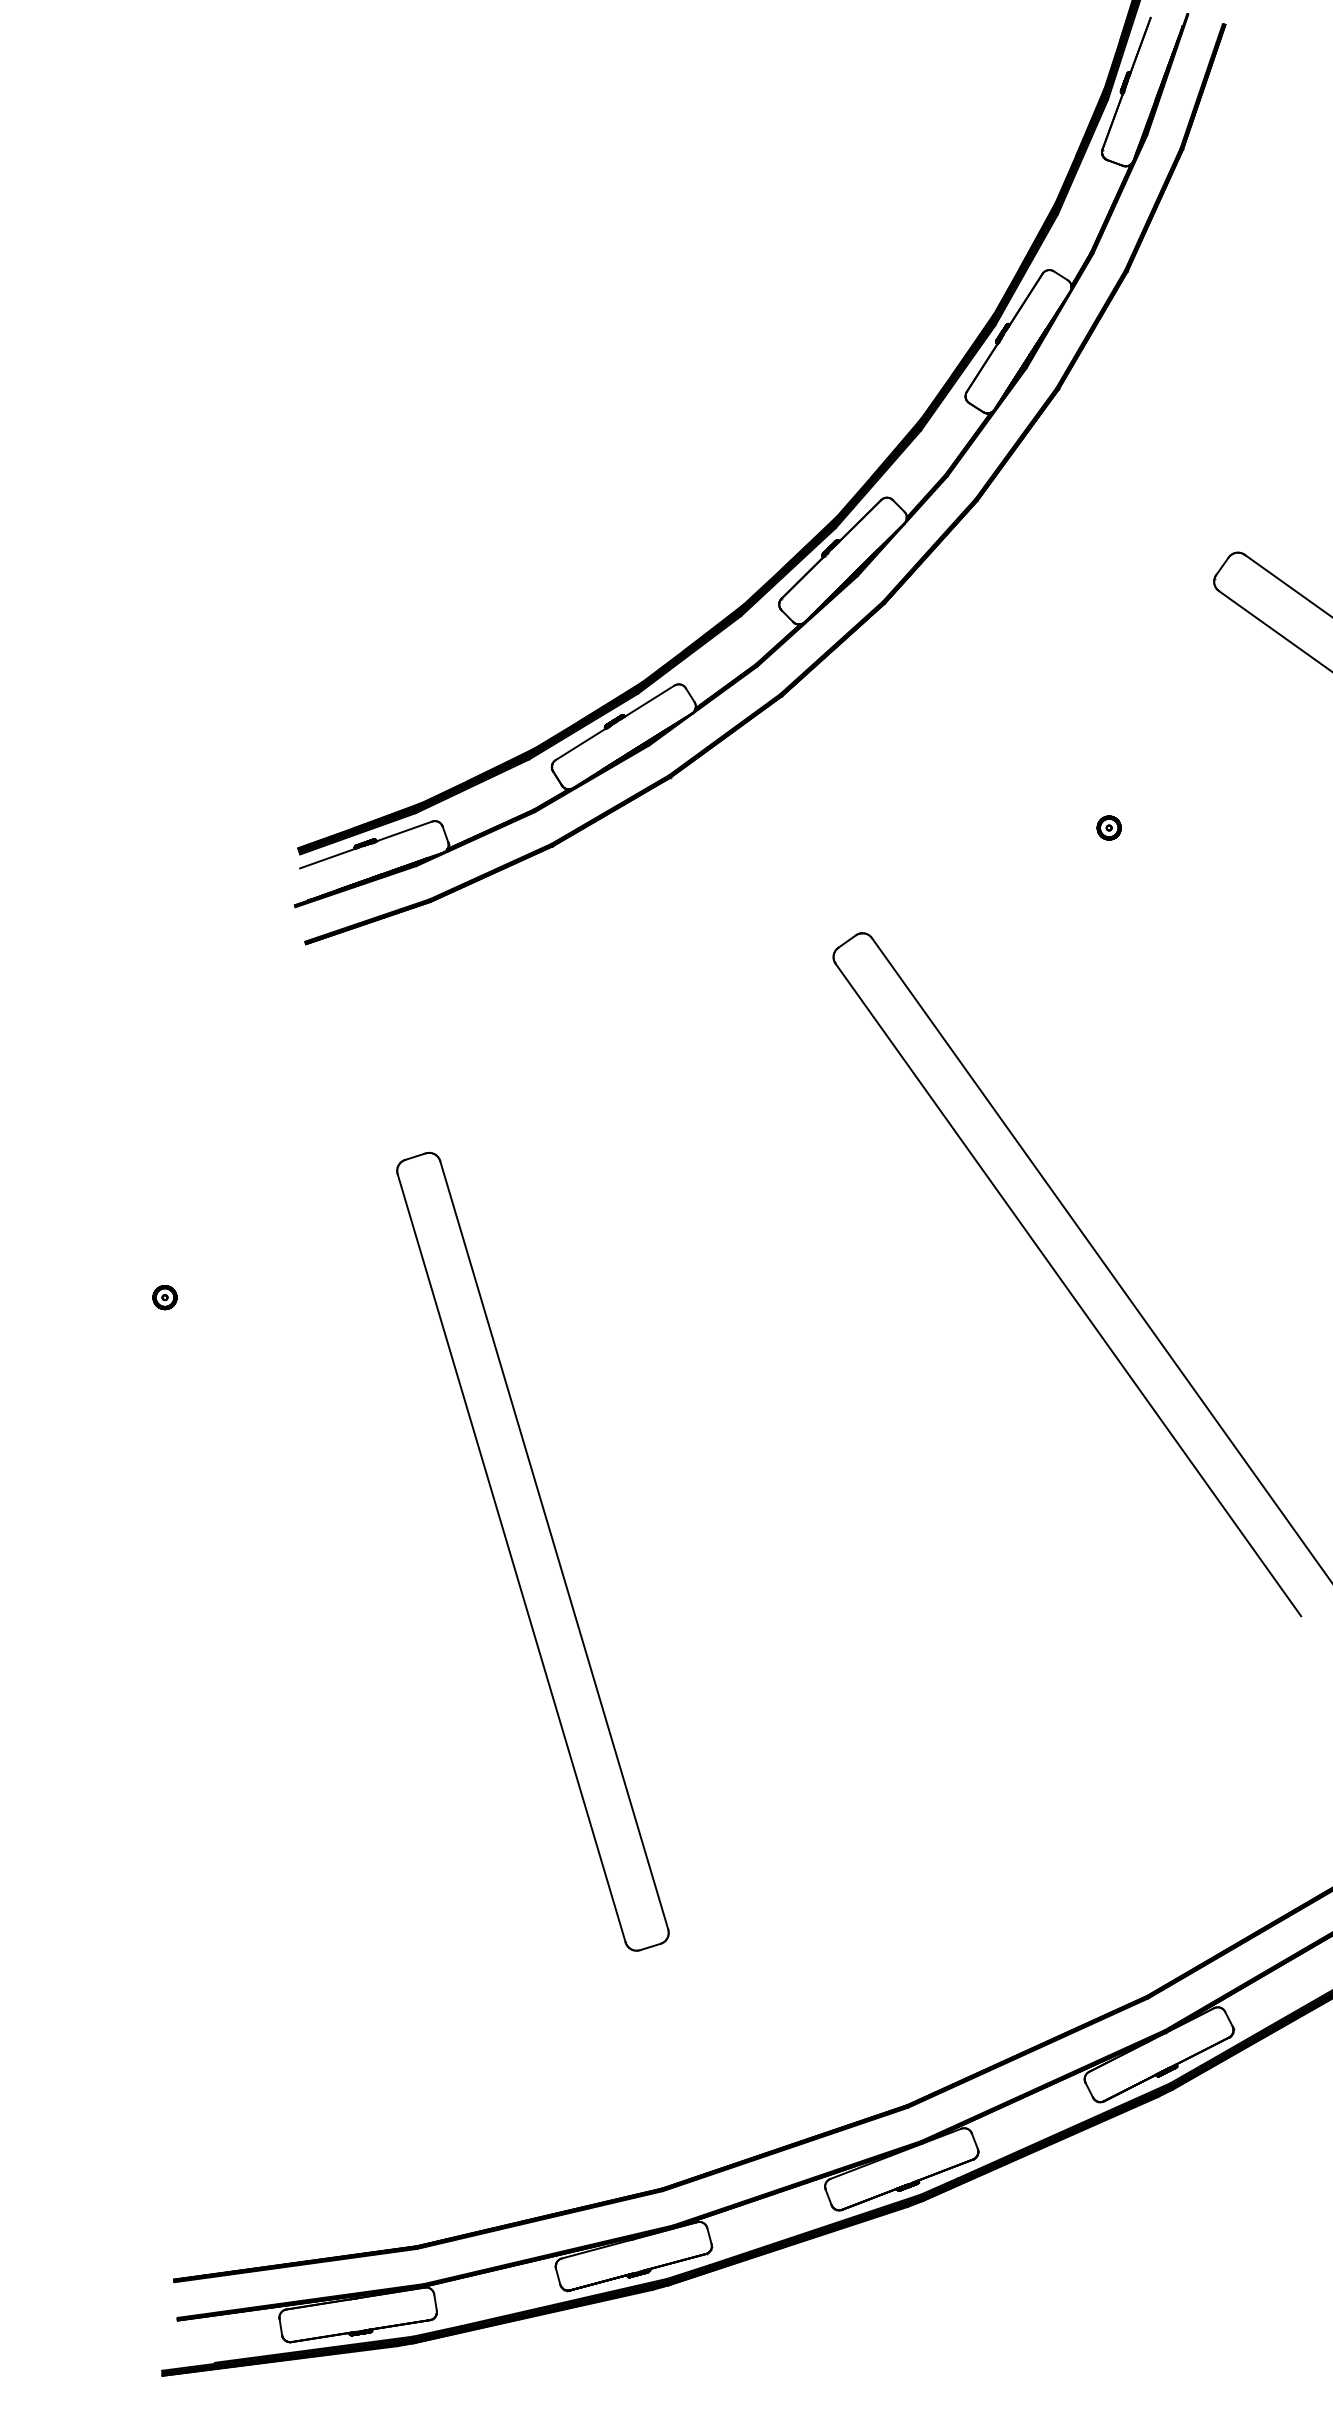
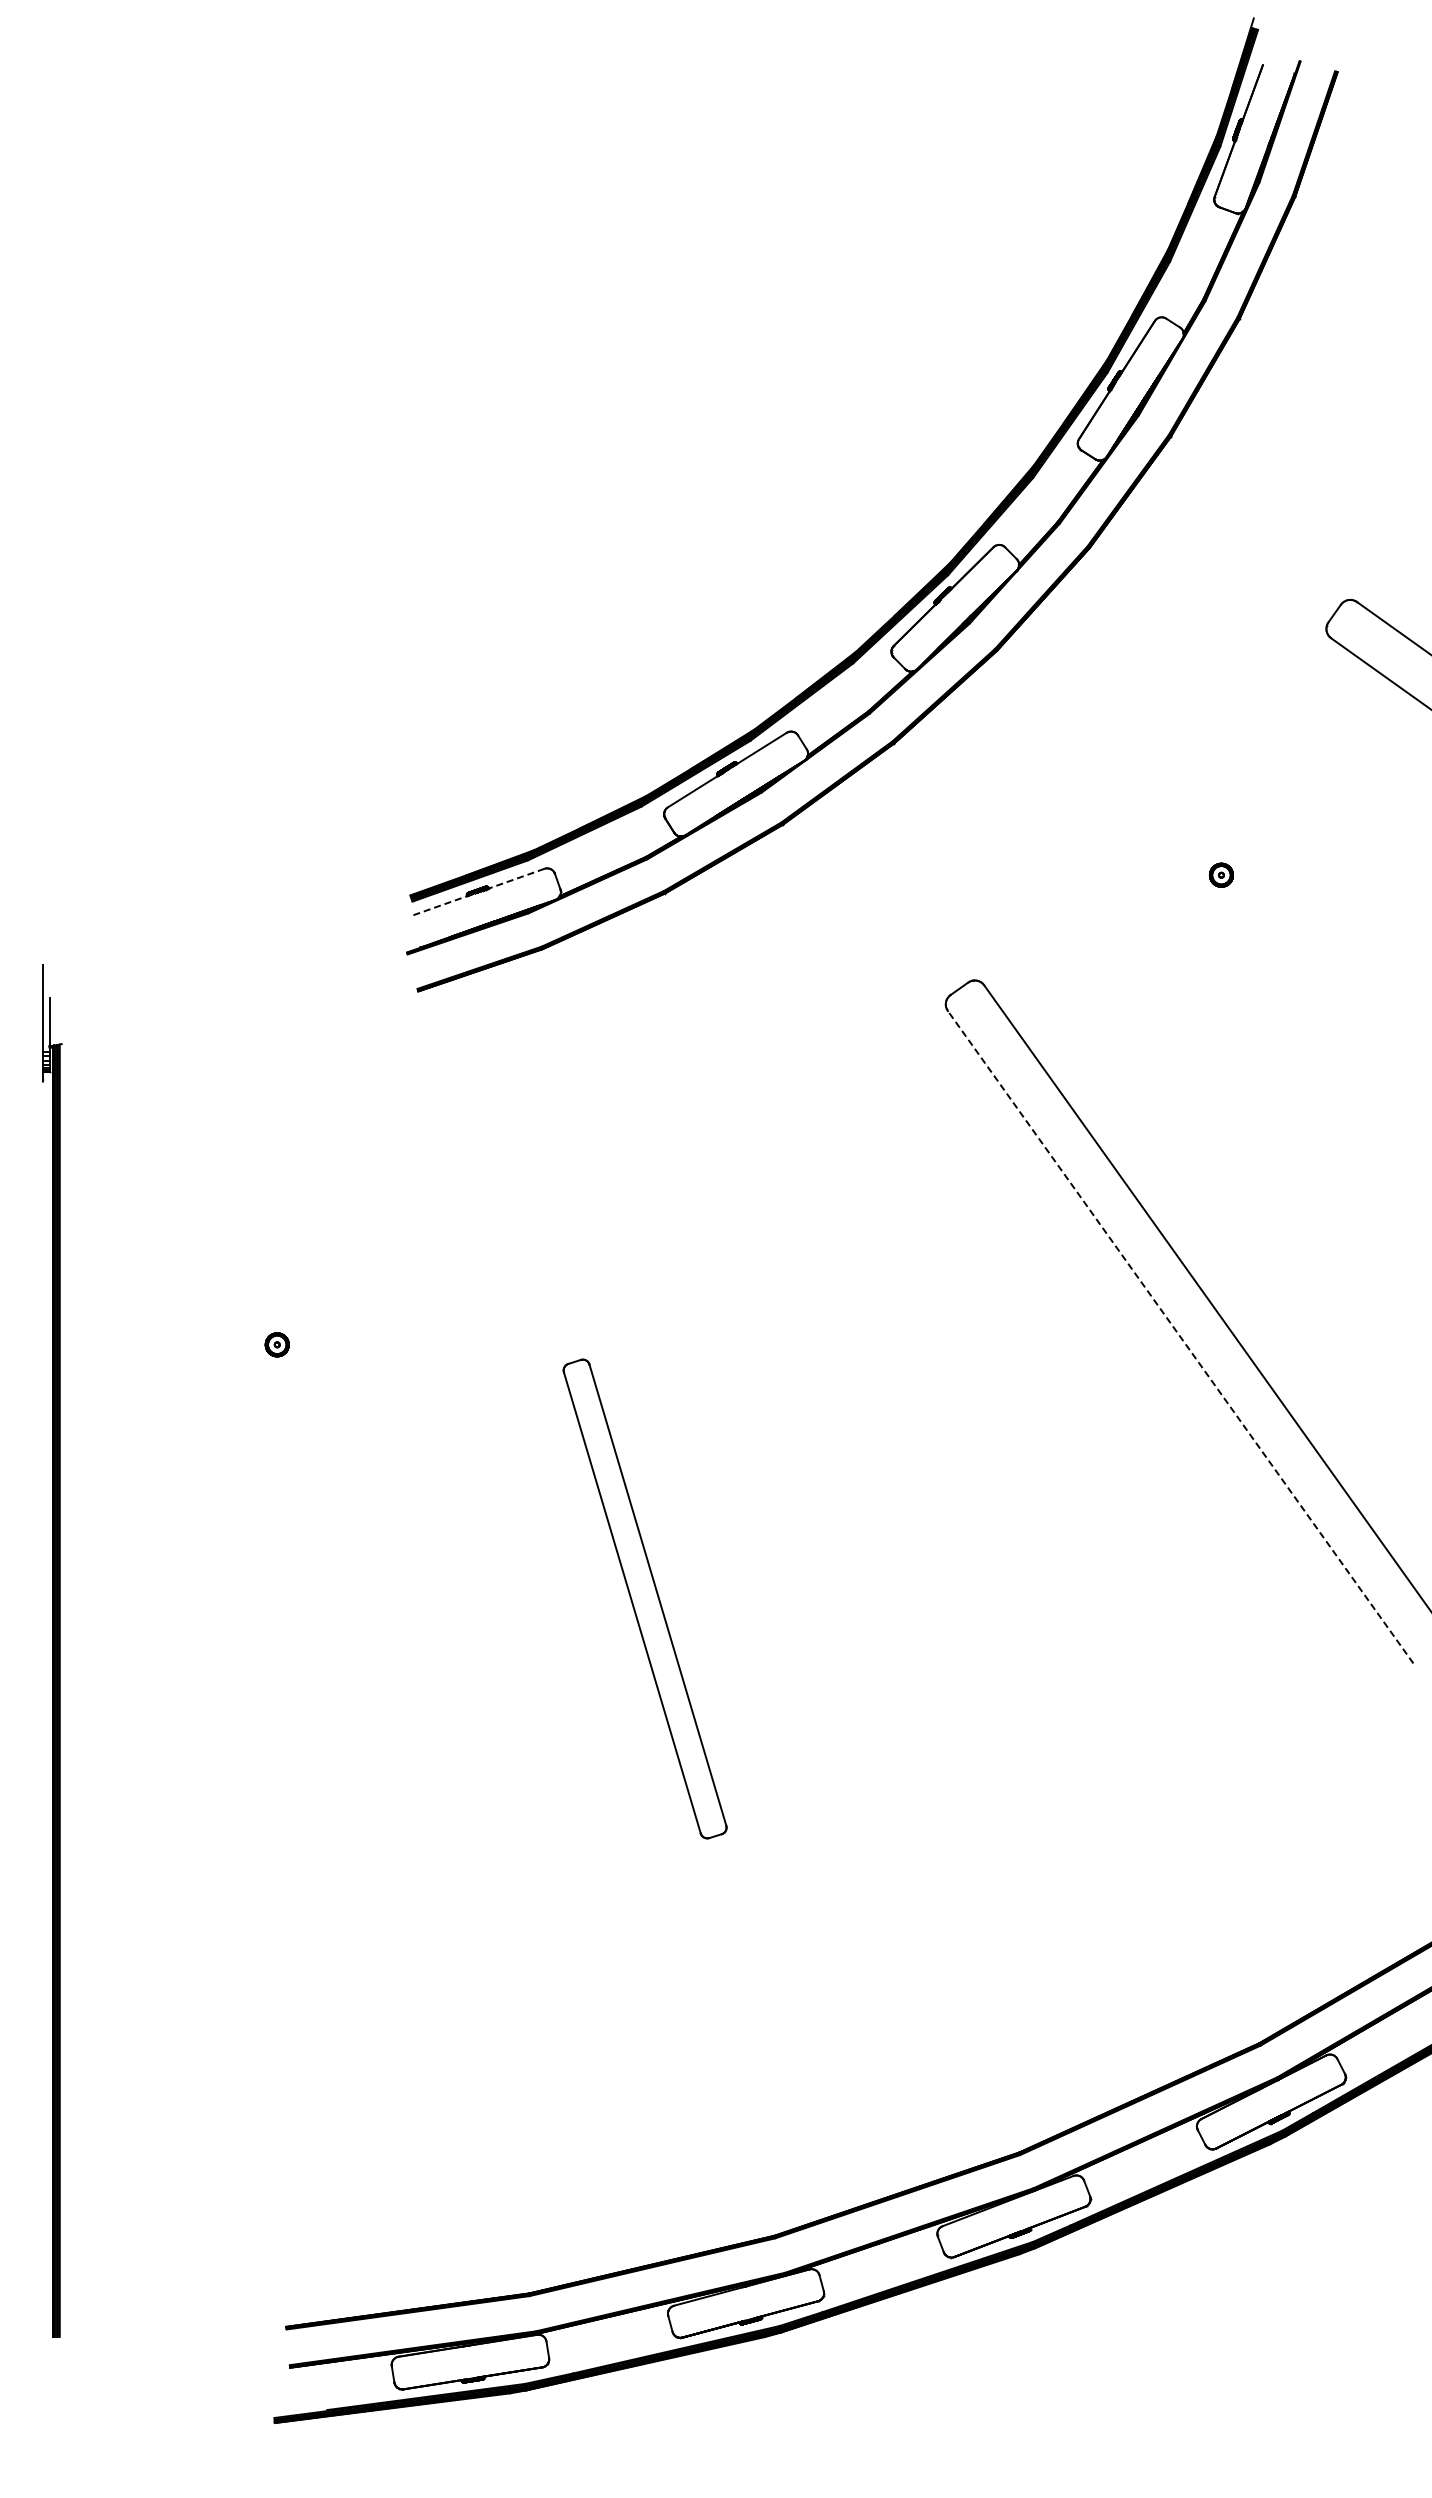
line: (365, 845) -> (477, 892), solid -> dashed
line: (1068, 1290) -> (1180, 1337), solid -> dashed
part: (532, 1551) -> (644, 1598), size x0.6

